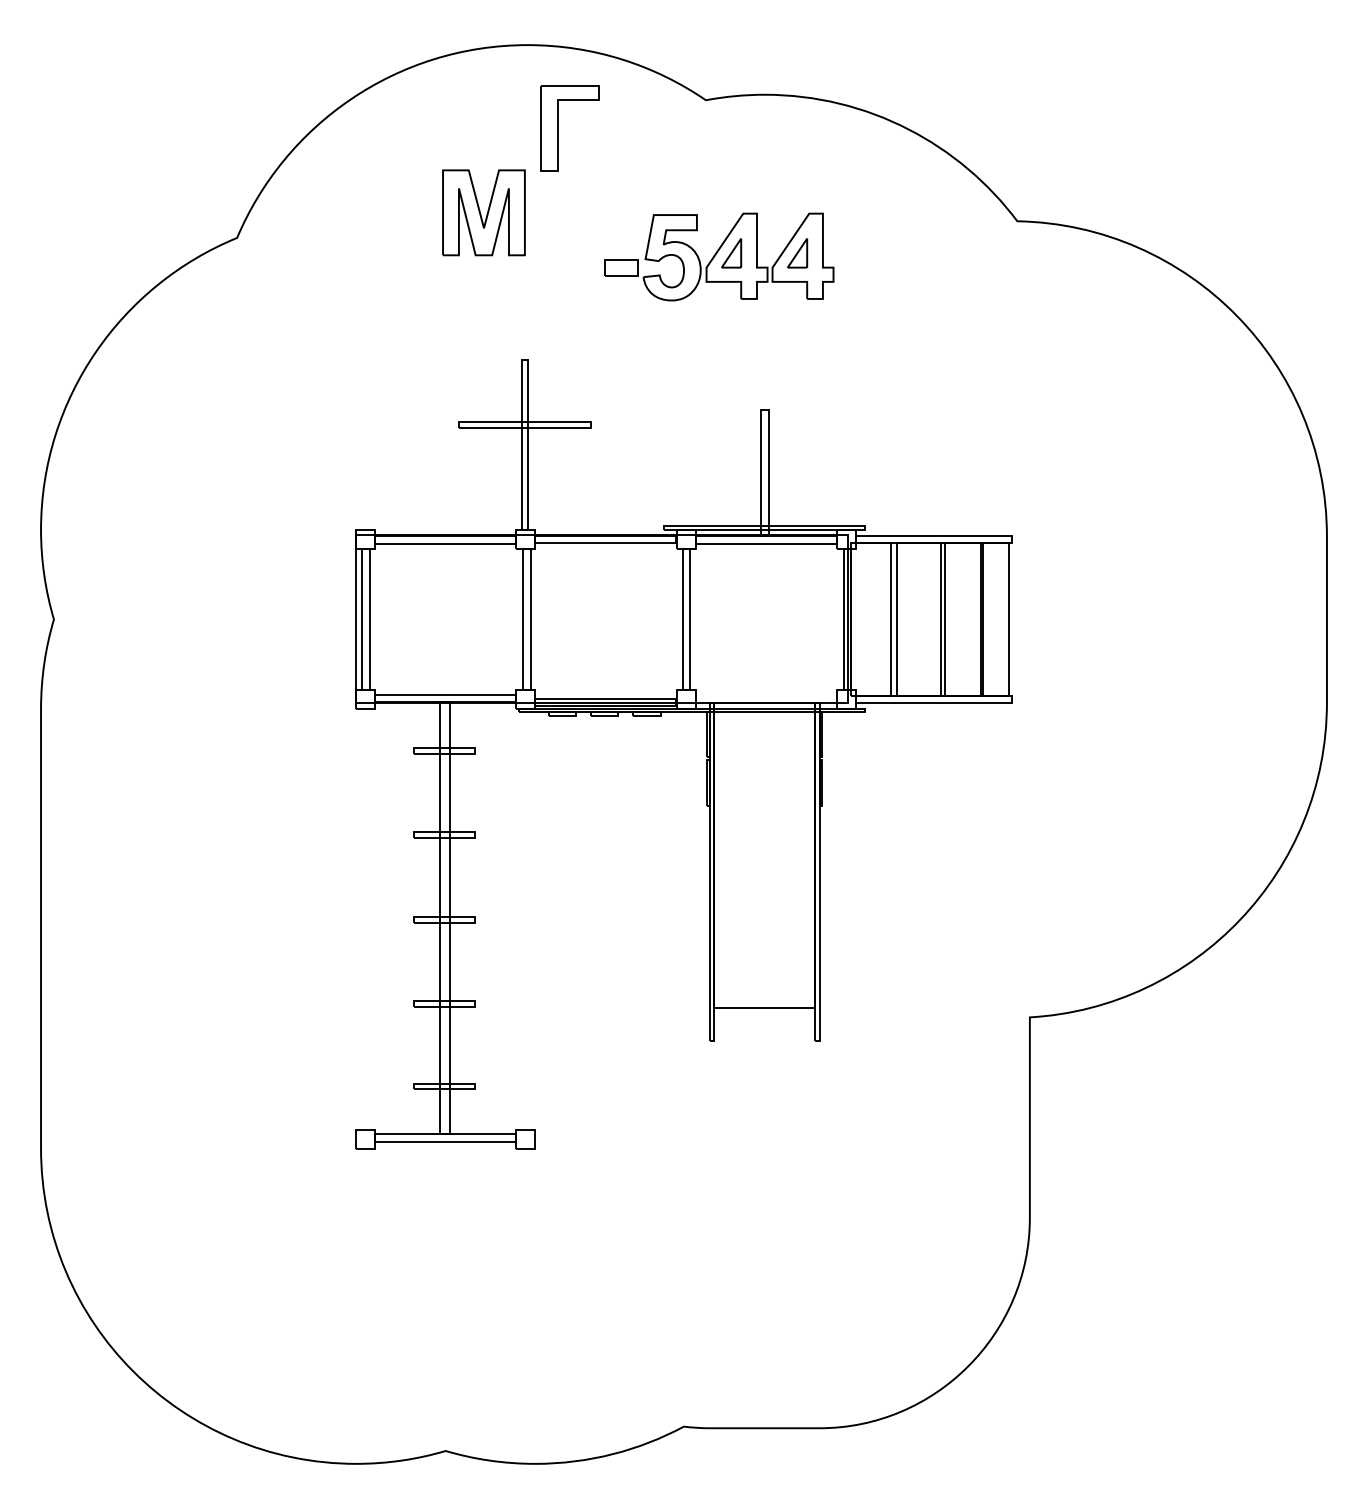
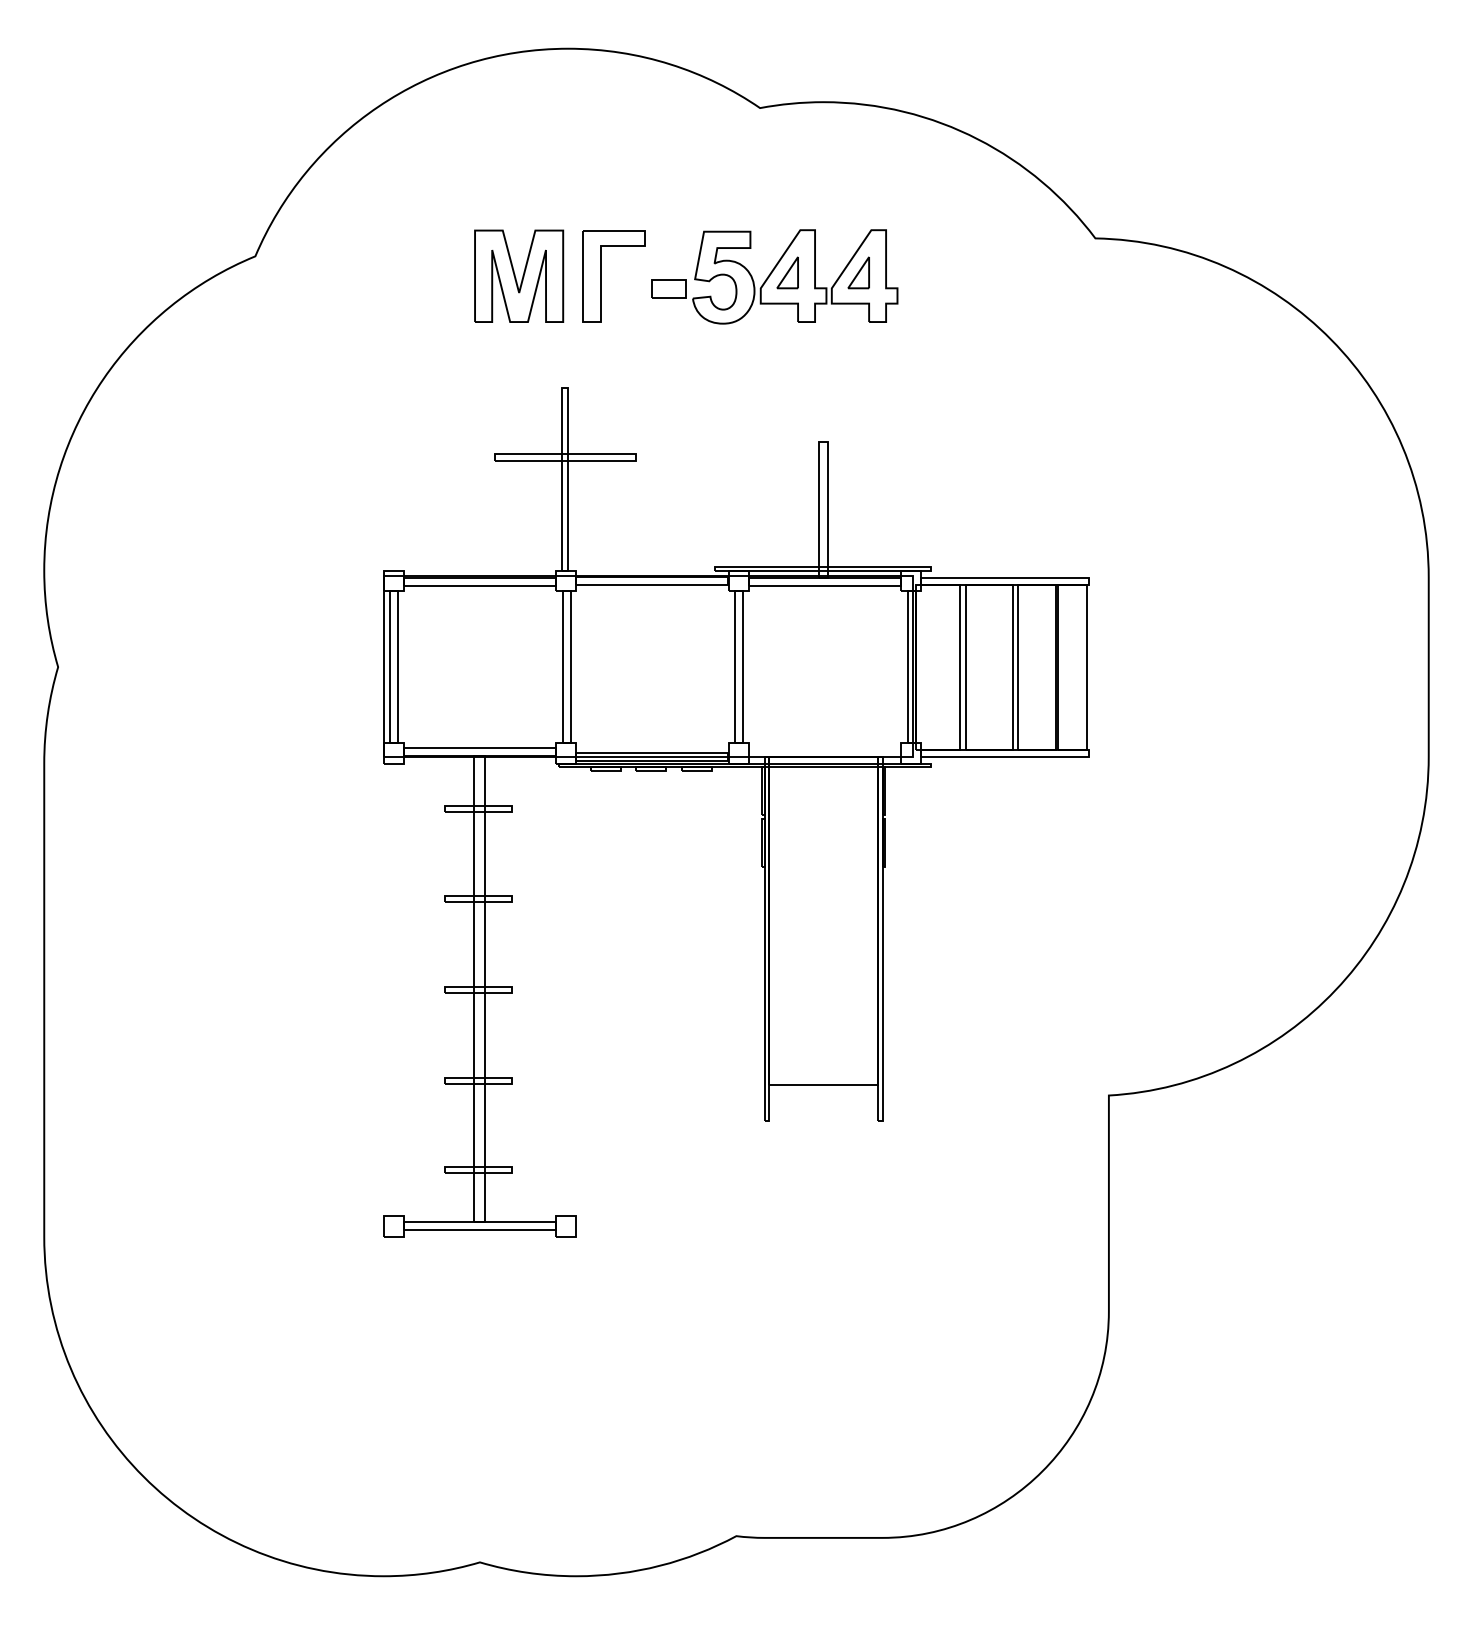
part: (558, 128) -> (601, 276), moved
part: (484, 212) -> (519, 275), moved

